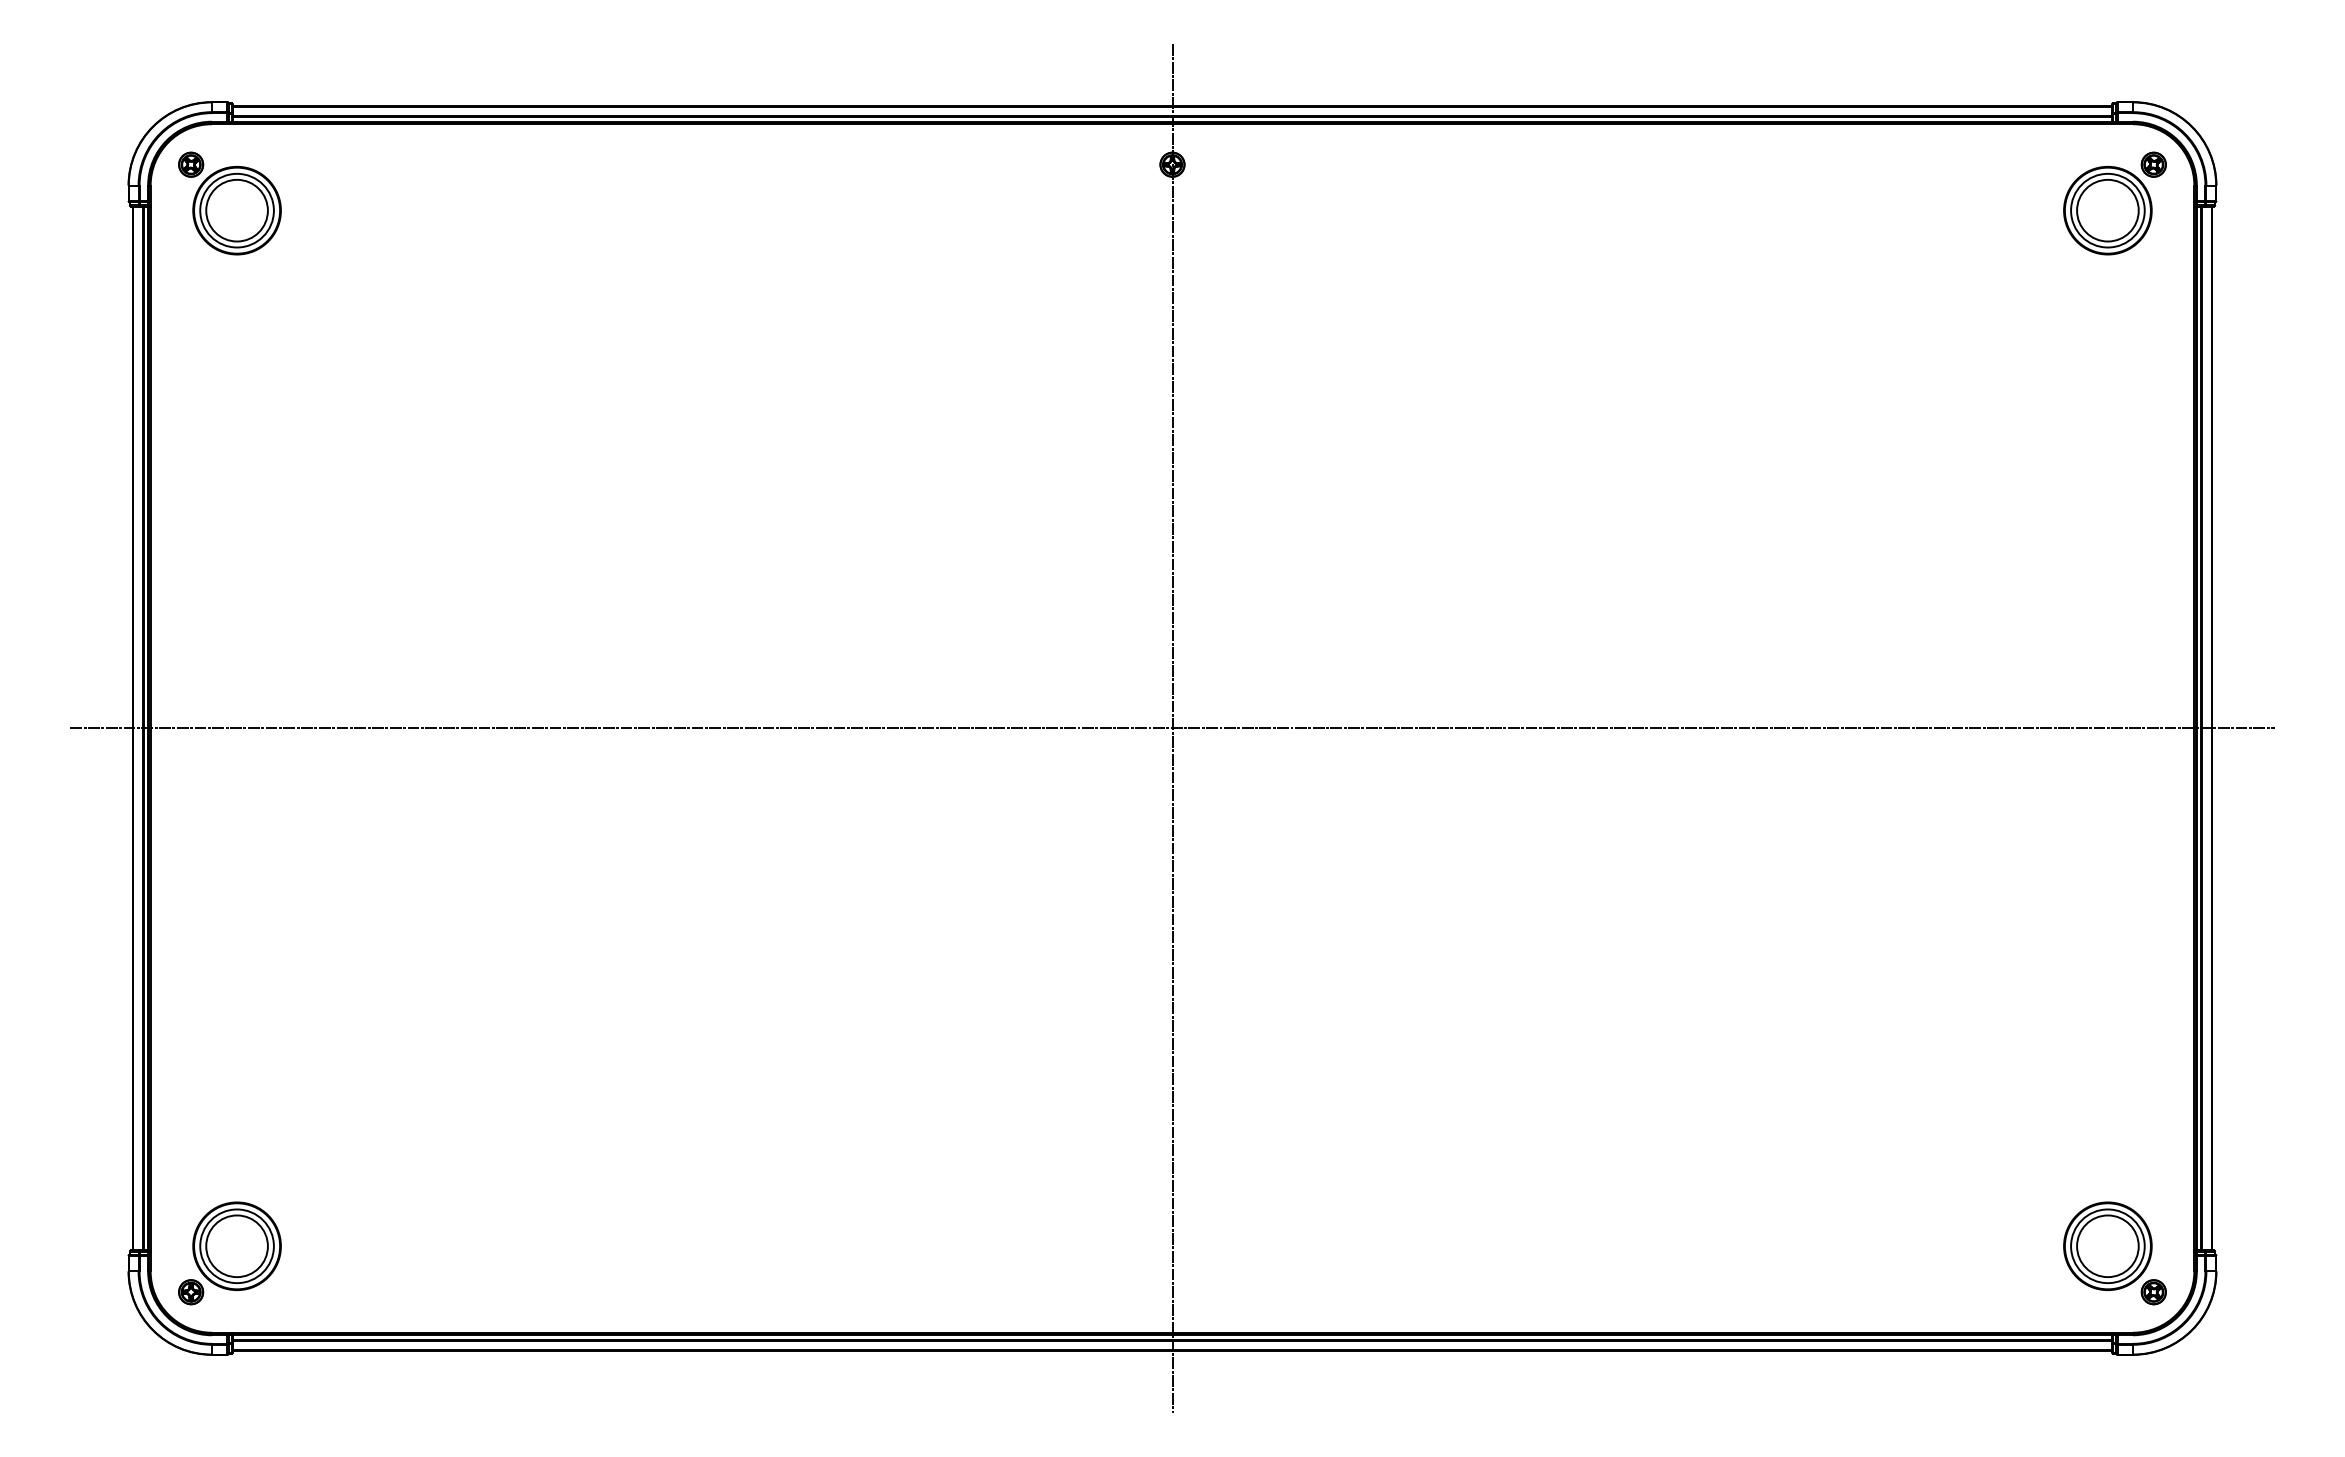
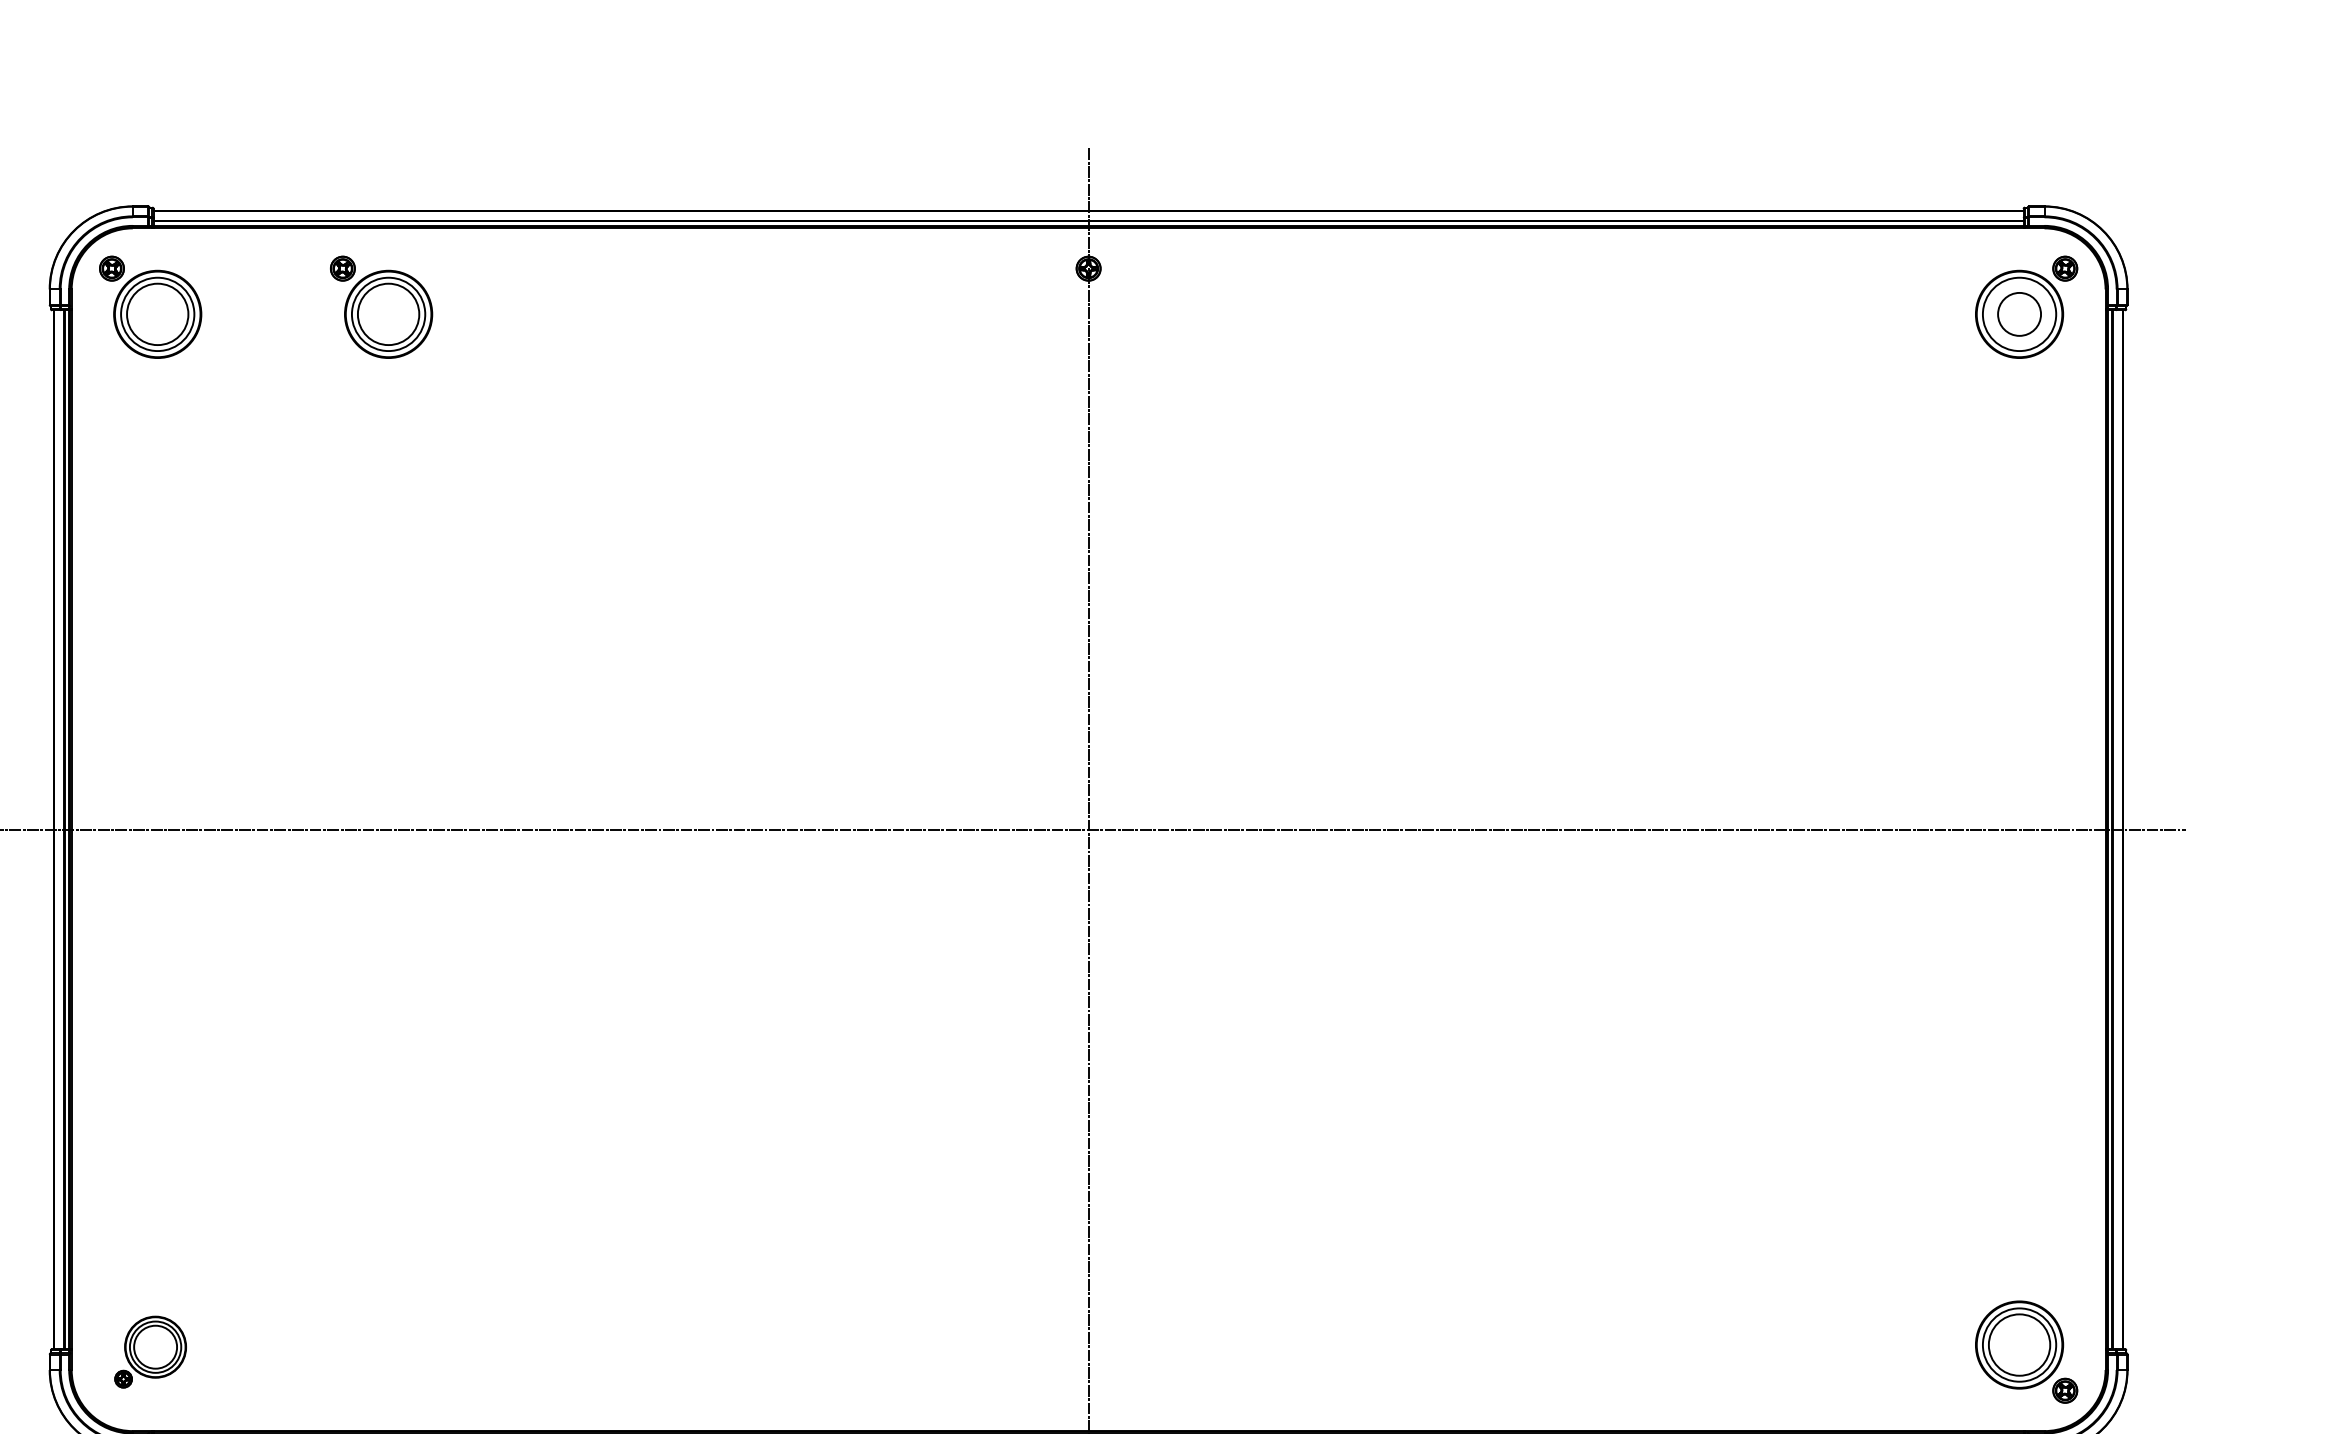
part: (461, 203) -> (381, 307), added
circle: (2107, 210) -> (2019, 314), size x0.7
part: (229, 1253) -> (150, 1352), size x0.7

